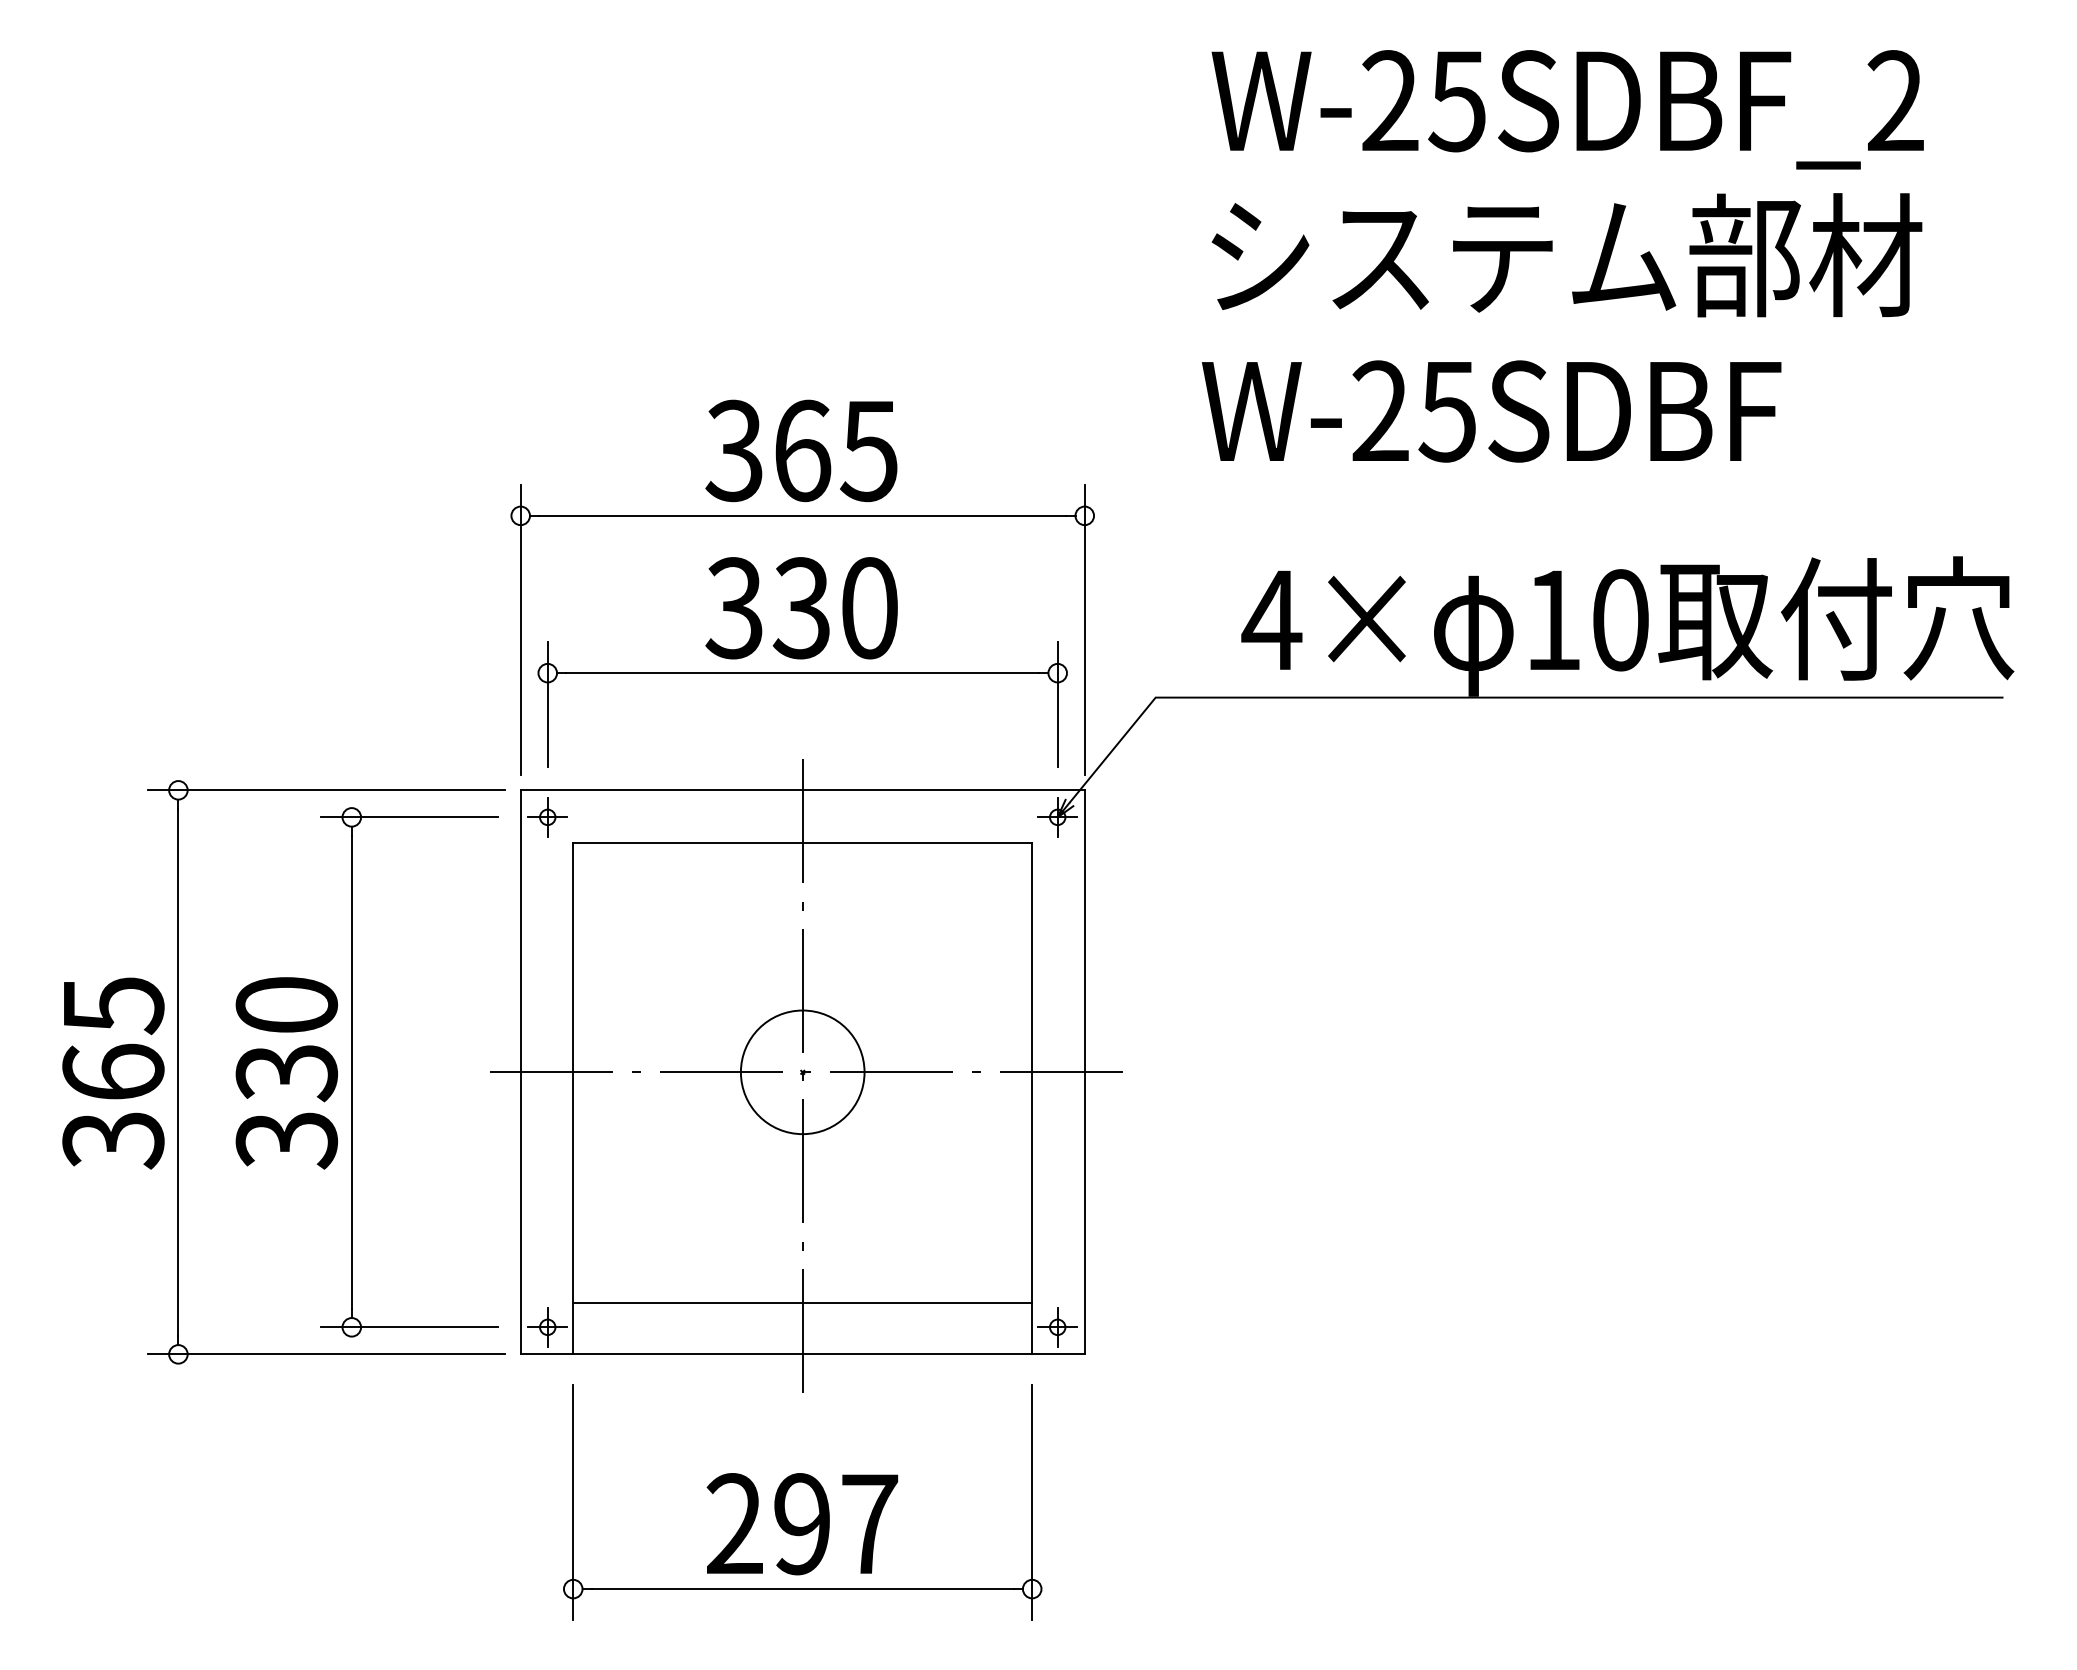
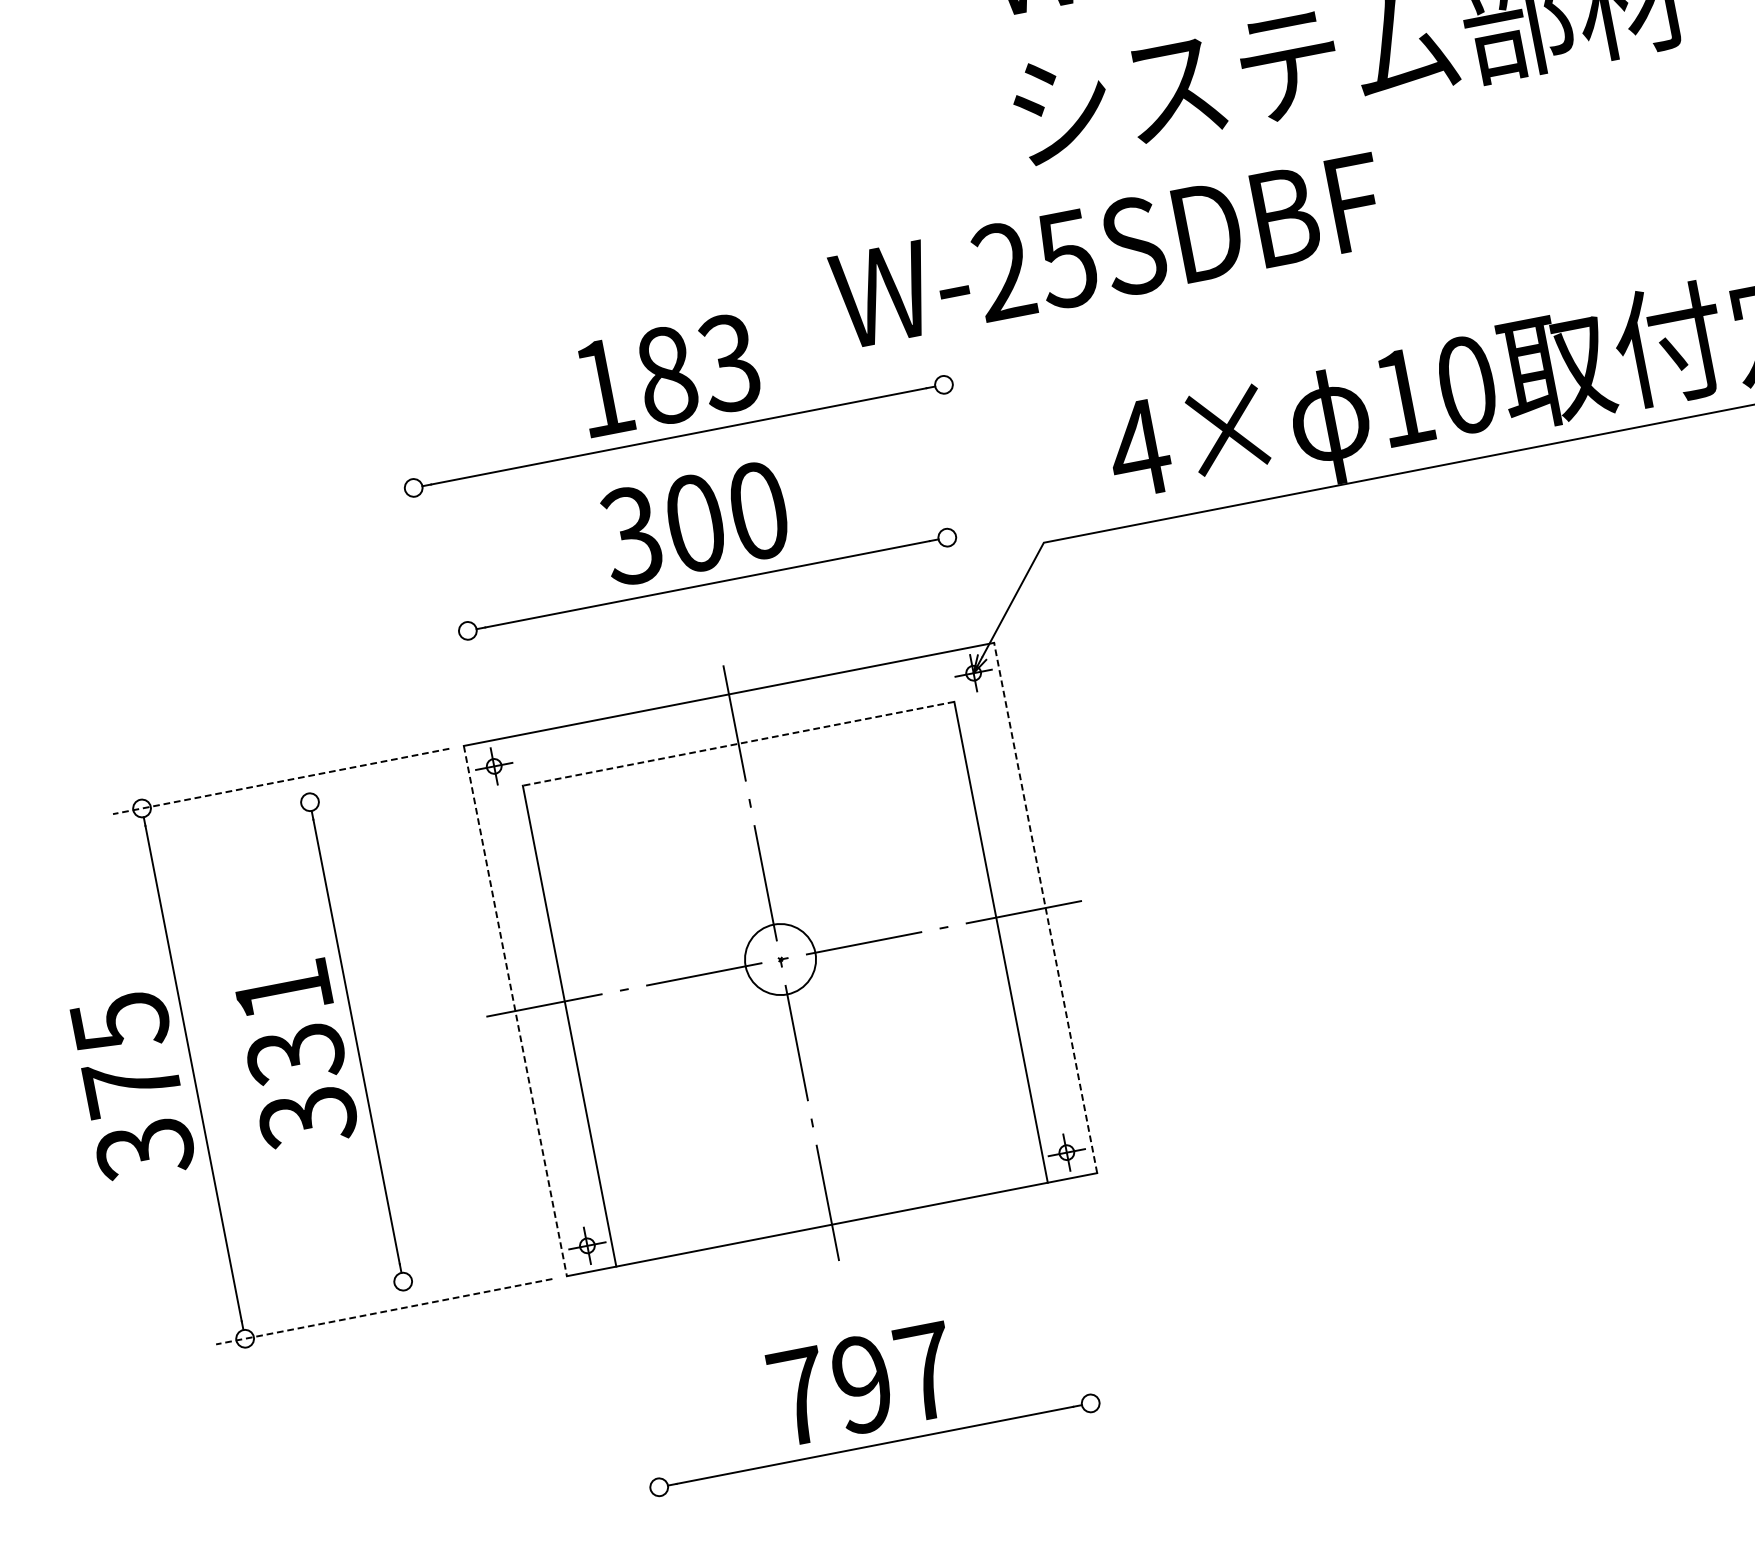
text: (1491, 411) -> (1107, 251), moved
text: (801, 450) -> (665, 375), 365 -> 183
text: (801, 608) -> (694, 523), 330 -> 300
line: (520, 629) -> (434, 594), removed
line: (1084, 629) -> (964, 491), removed
line: (547, 704) -> (473, 660), removed
line: (1057, 704) -> (952, 567), removed
line: (326, 790) -> (281, 781), solid -> dashed
line: (408, 817) -> (363, 792), removed
line: (802, 842) -> (738, 743), solid -> dashed
text: (286, 1004) -> (282, 990), 330 -> 331
text: (113, 1071) -> (132, 1084), 365 -> 375
line: (1084, 1071) -> (1045, 907), solid -> dashed
line: (520, 1072) -> (515, 1011), solid -> dashed
circle: (802, 1072) -> (780, 959), size x0.6
line: (802, 1303) -> (822, 1176), removed
line: (408, 1327) -> (456, 1271), removed
line: (326, 1354) -> (384, 1311), solid -> dashed
line: (573, 1502) -> (643, 1405), removed
line: (1032, 1502) -> (1075, 1321), removed
text: (734, 1523) -> (798, 1396), 297 -> 797

